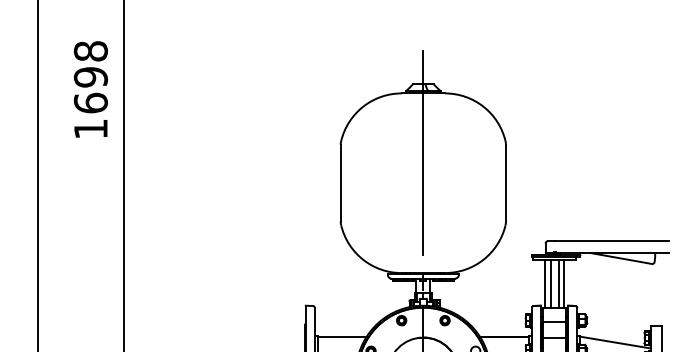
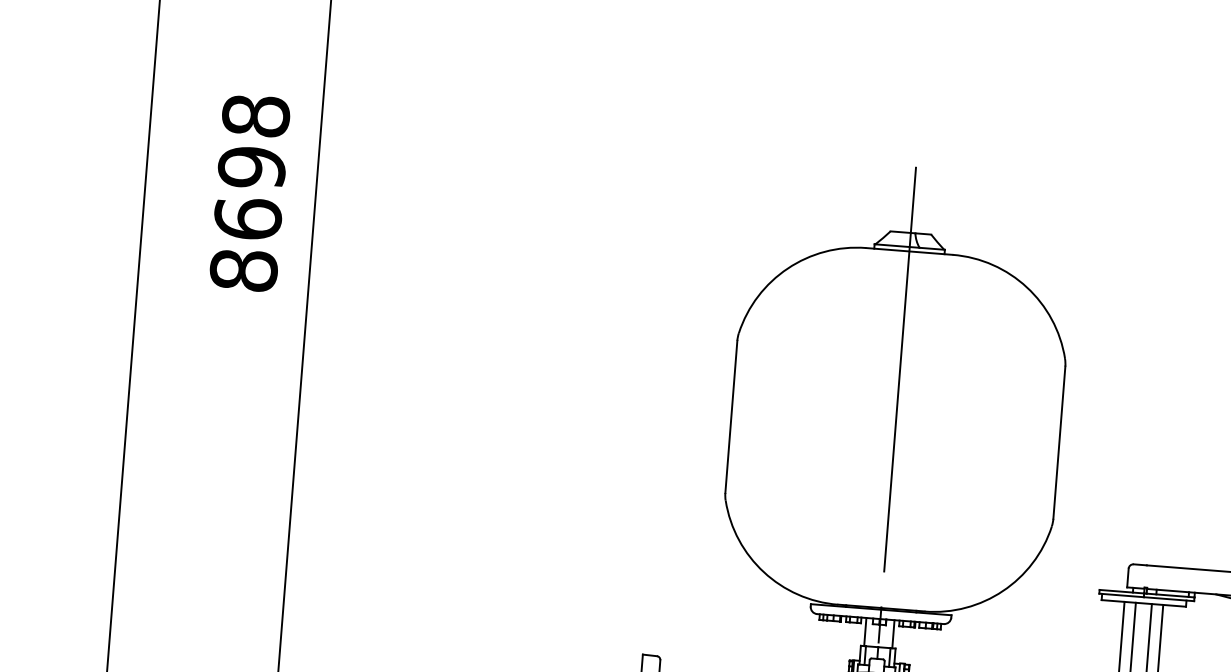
text: (90, 129) -> (242, 271), 1698 -> 8698

